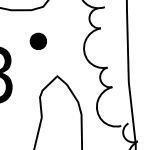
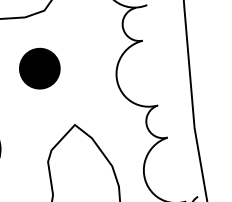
part: (38, 41) -> (40, 68), size x1.43

